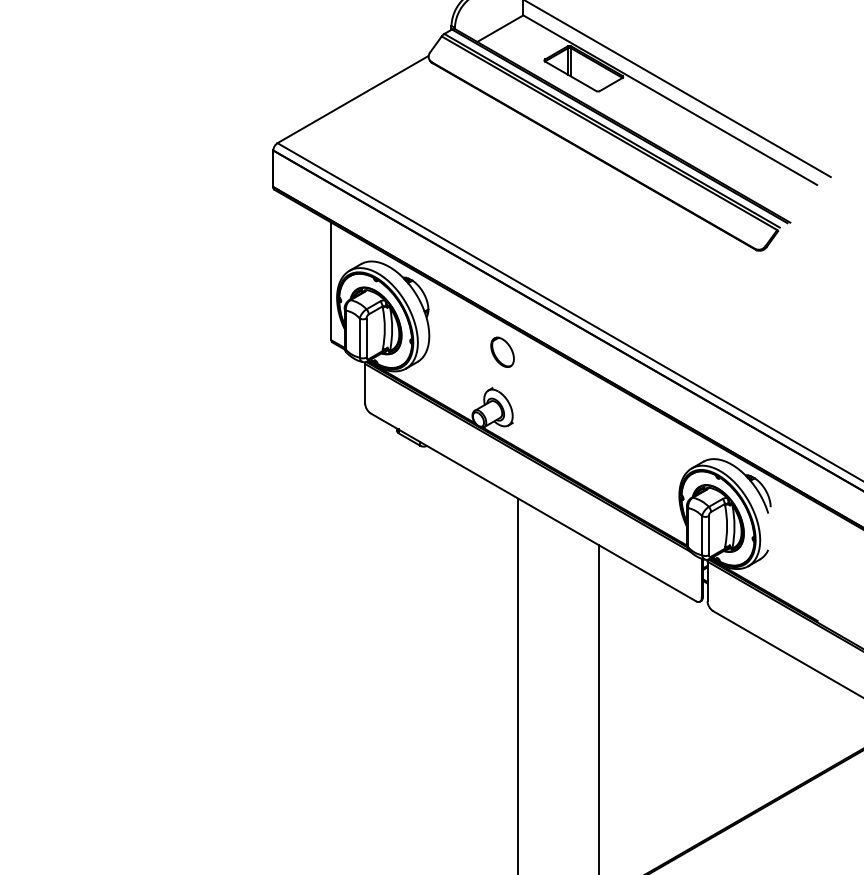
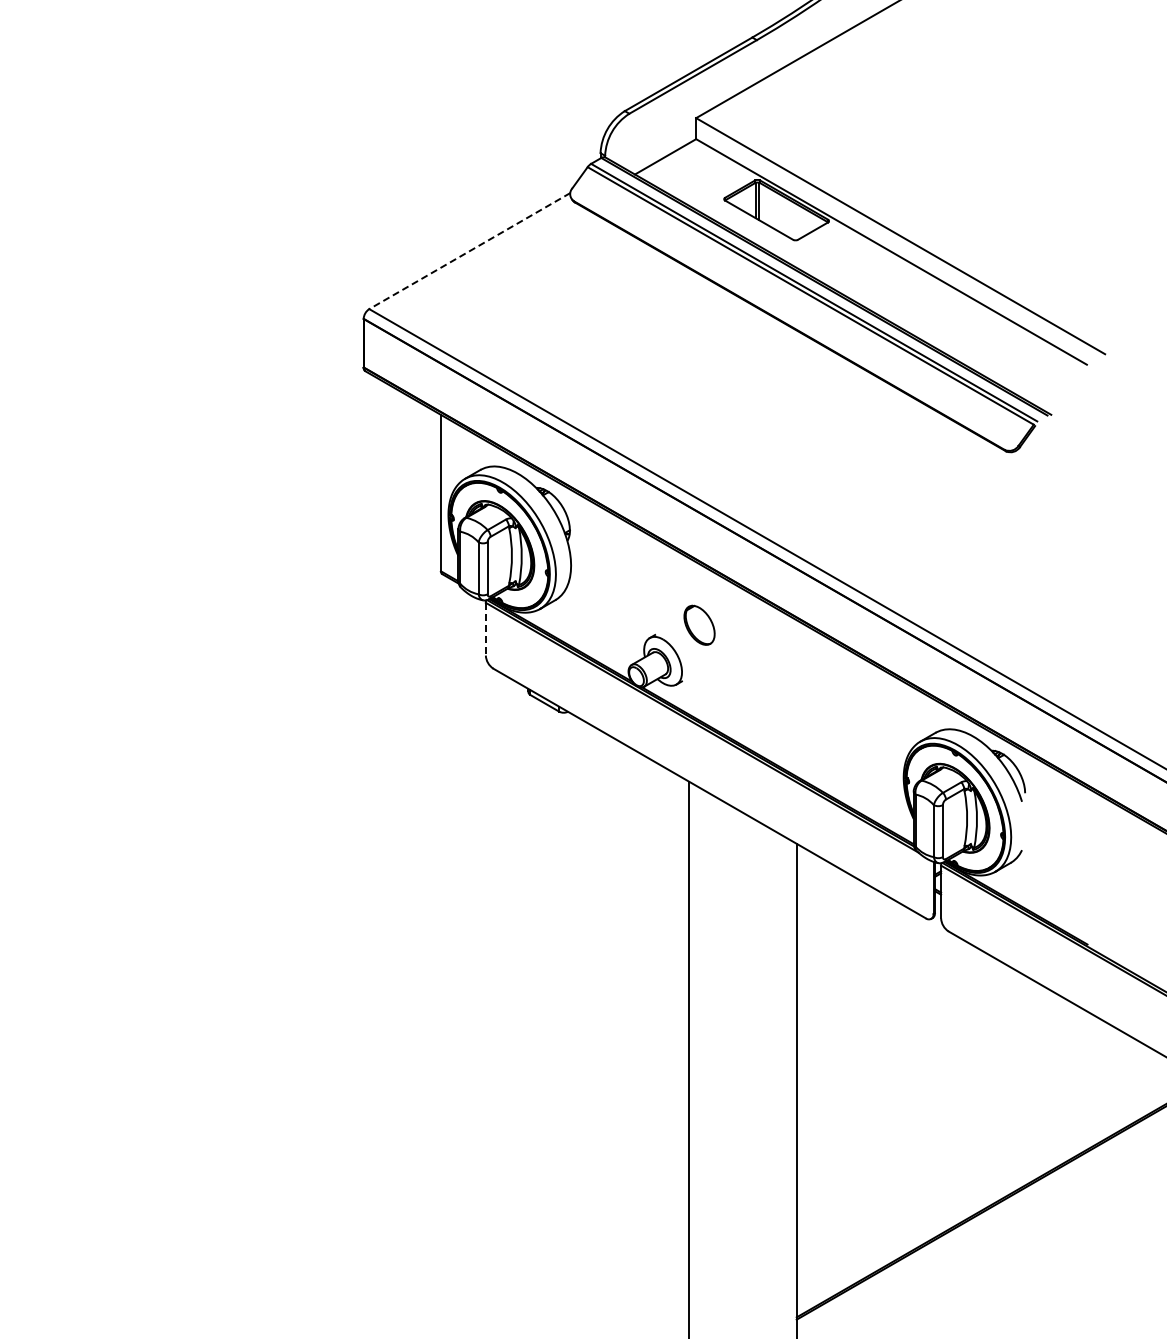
line: (352, 99) -> (469, 251), solid -> dashed
part: (502, 351) -> (699, 624), moved
line: (364, 384) -> (485, 629), solid -> dashed

